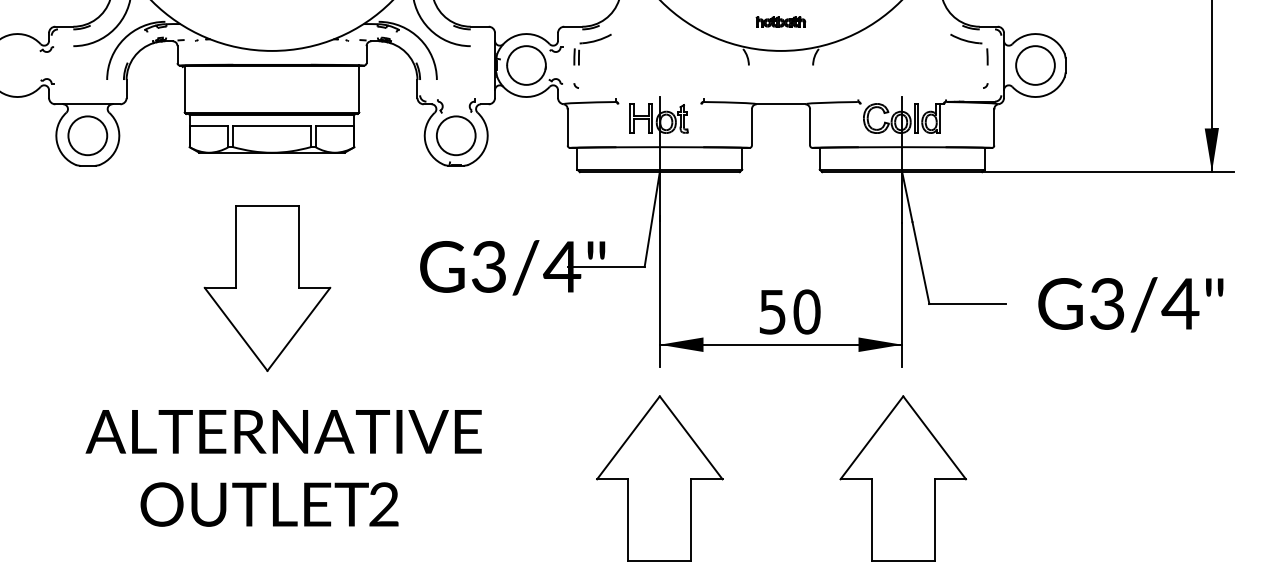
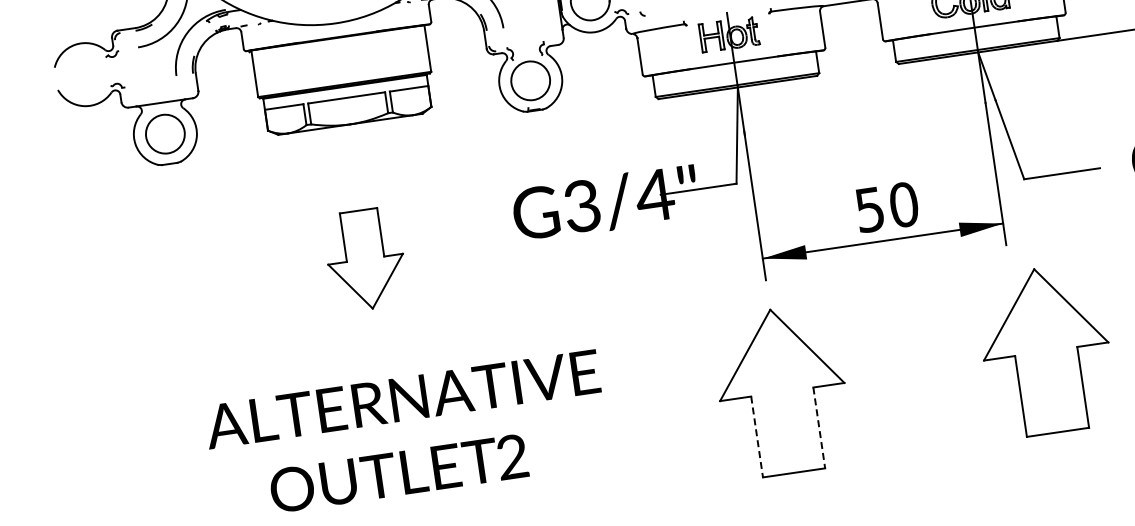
part: (267, 288) -> (365, 259), size x0.6
part: (903, 478) -> (1046, 350), moved
line: (628, 520) -> (757, 437), solid -> dashed
line: (691, 520) -> (819, 428), solid -> dashed

